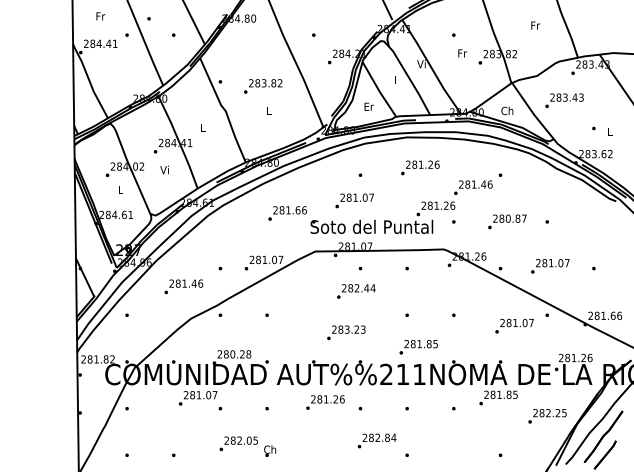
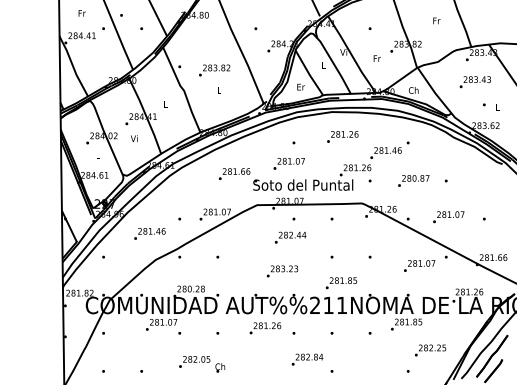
text: (461, 53) -> (376, 58), moved
text: (563, 101) -> (474, 82), moved
text: (547, 416) -> (430, 350), moved

